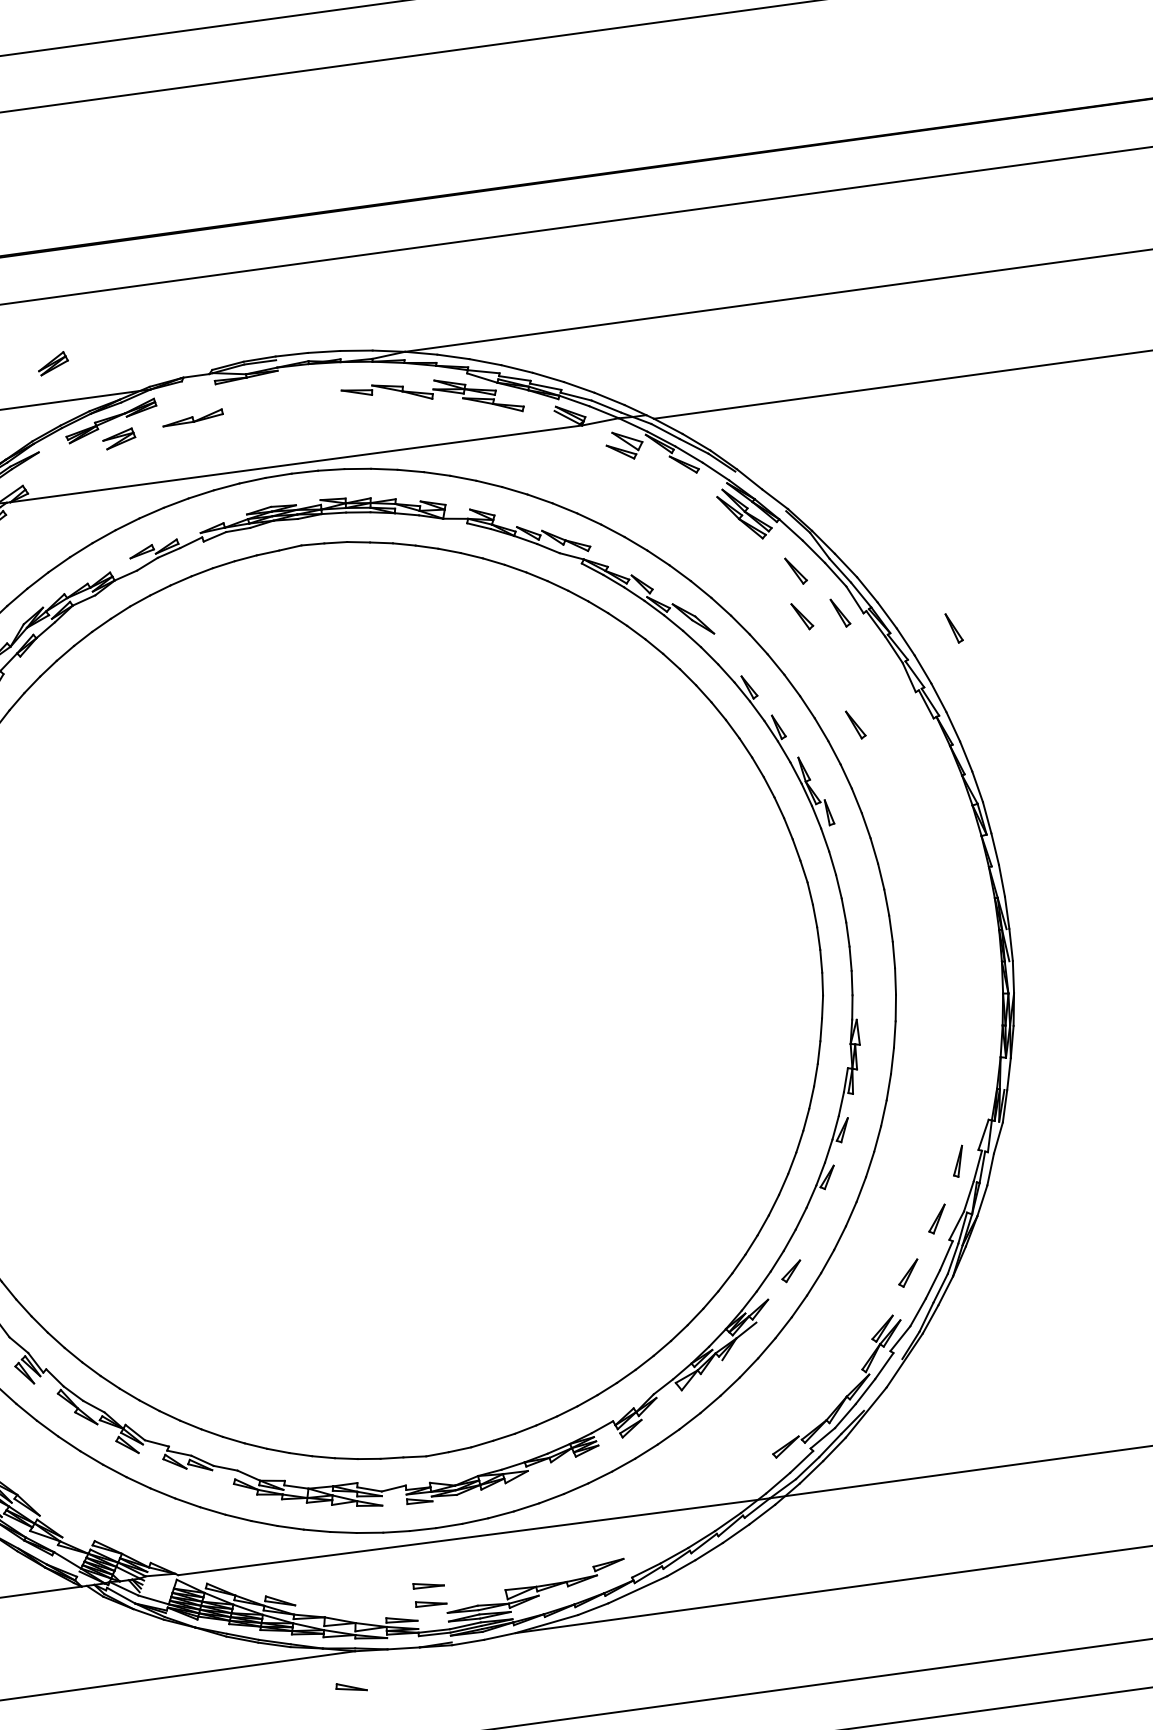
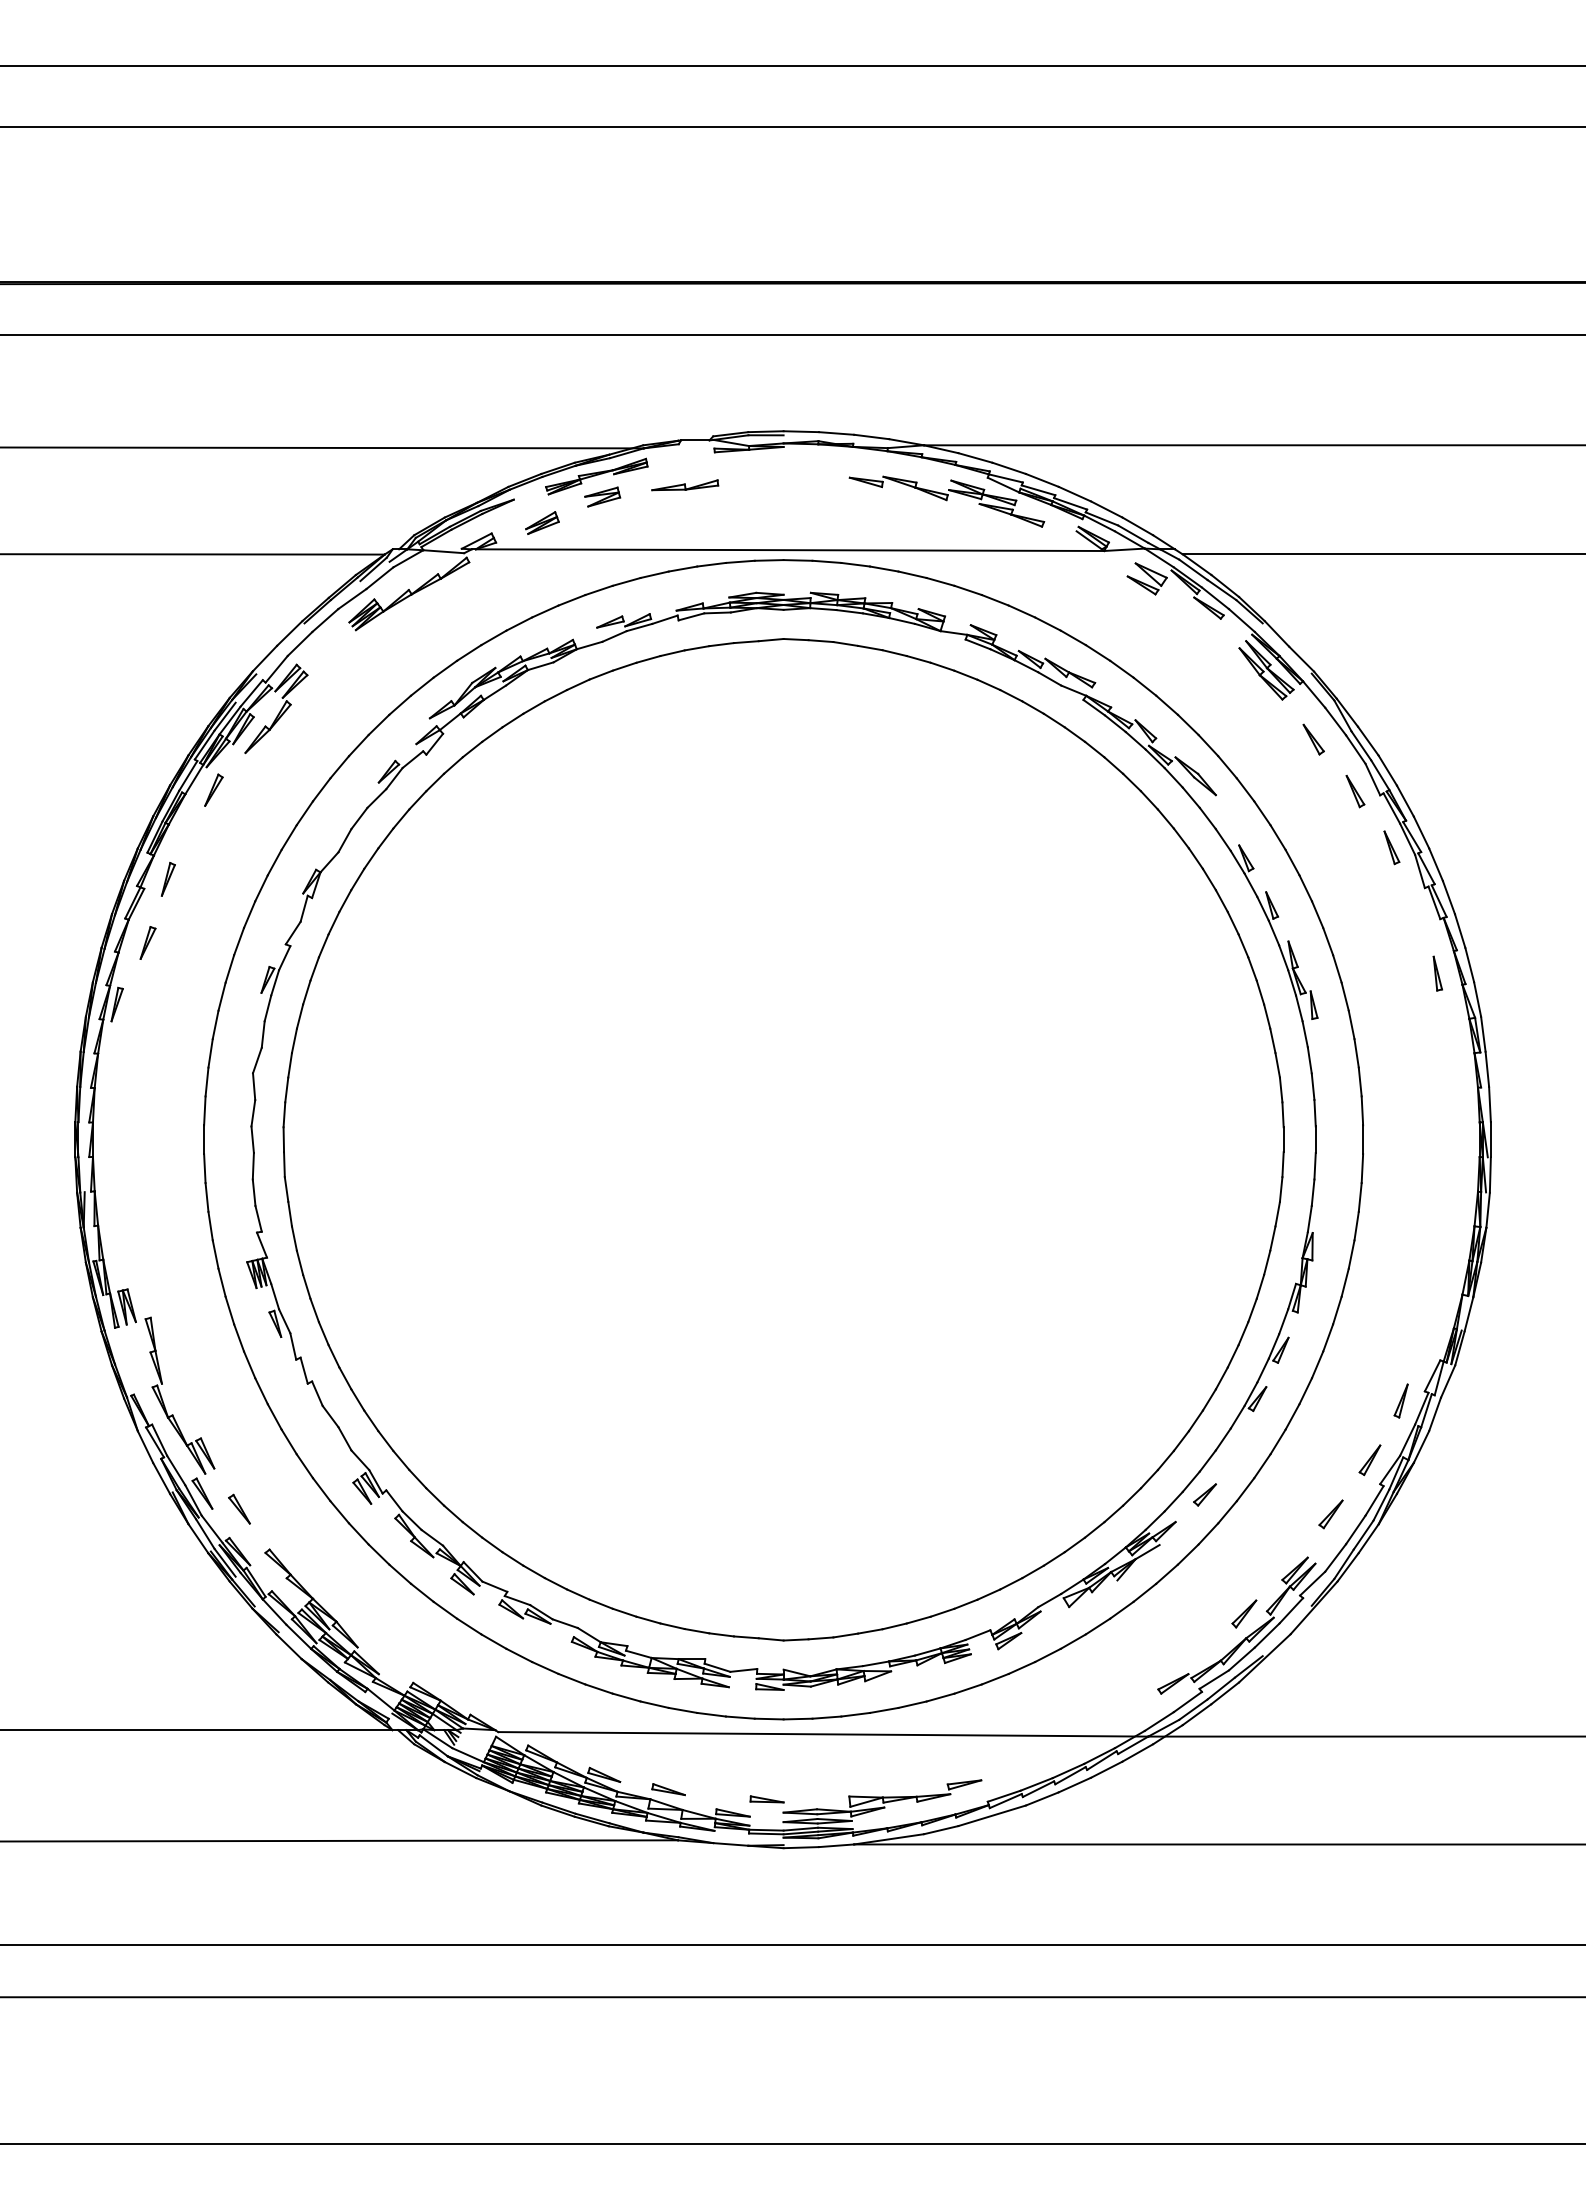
part: (53, 363) -> (542, 522), moved
part: (802, 616) -> (1313, 789), removed
part: (953, 627) -> (1391, 847), moved
part: (855, 724) -> (1355, 914), removed
part: (937, 768) -> (1437, 973), added
part: (842, 1374) -> (1244, 1613), added
part: (428, 1584) -> (766, 1779), removed
part: (351, 1687) -> (668, 1789), moved

